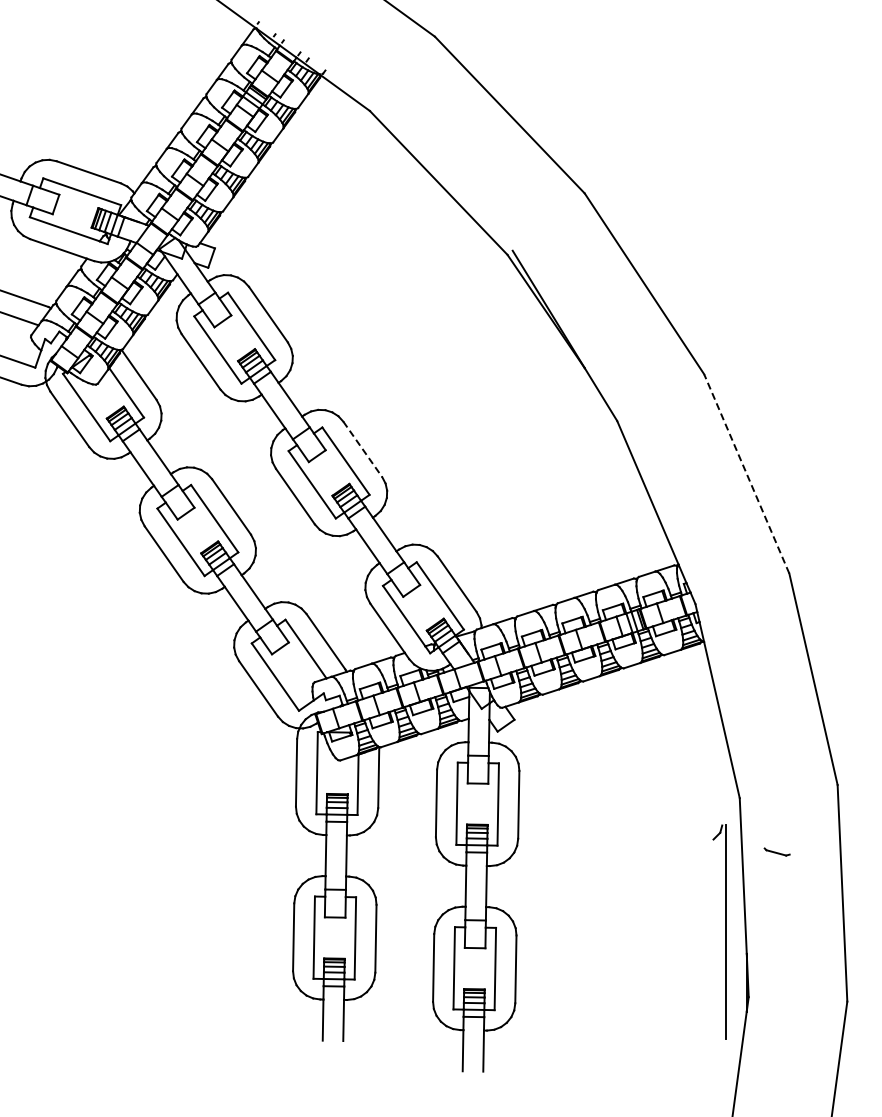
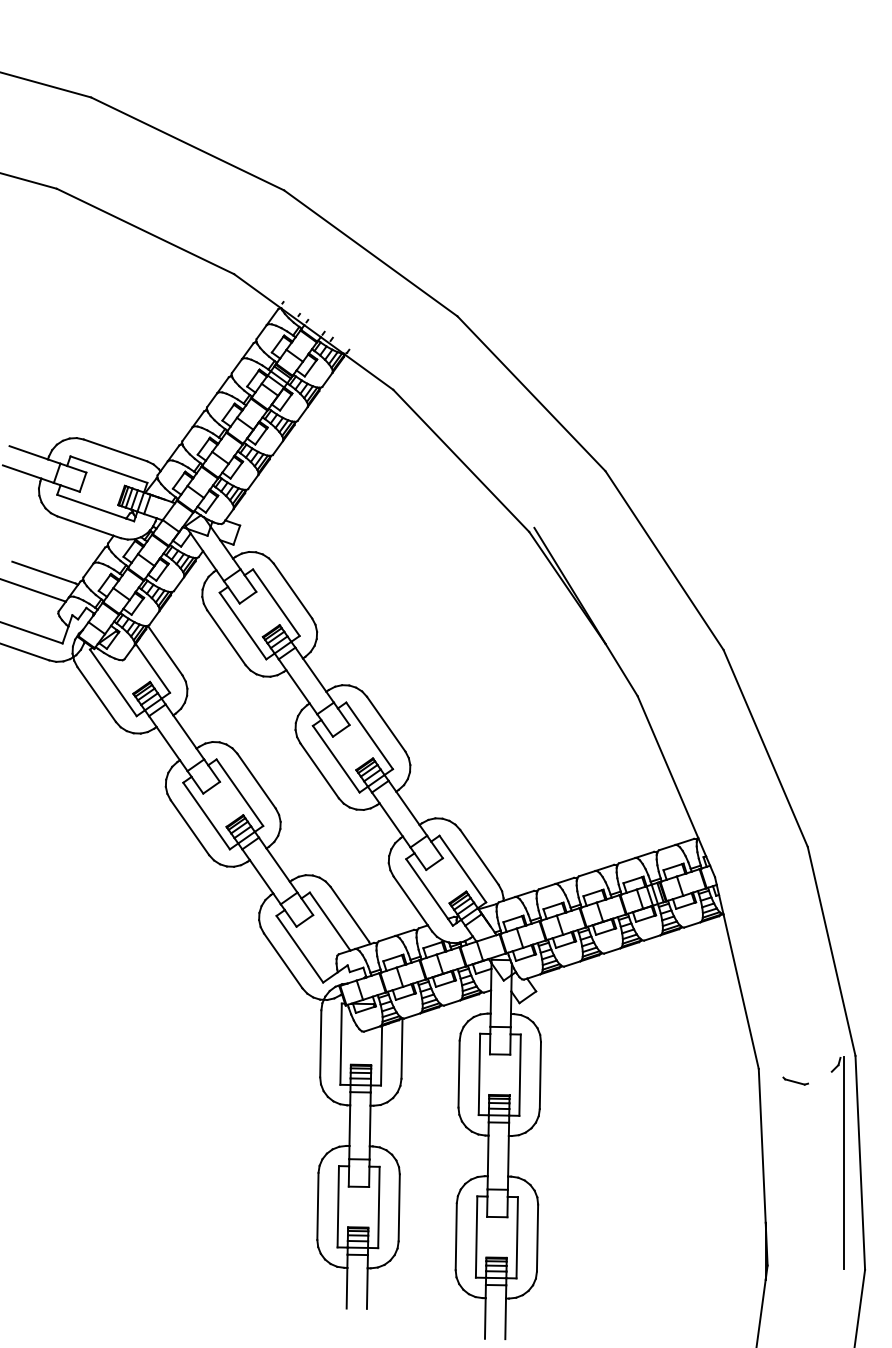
line: (363, 449) -> (386, 724), dashed -> solid
line: (746, 473) -> (765, 748), dashed -> solid
part: (776, 851) -> (795, 1080), moved
part: (719, 931) -> (837, 1162), moved

